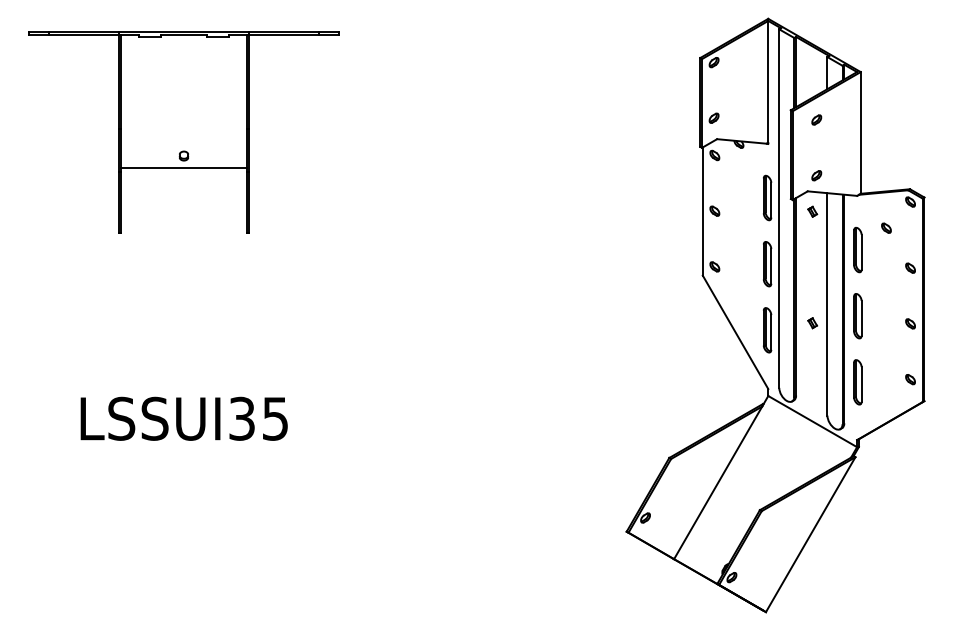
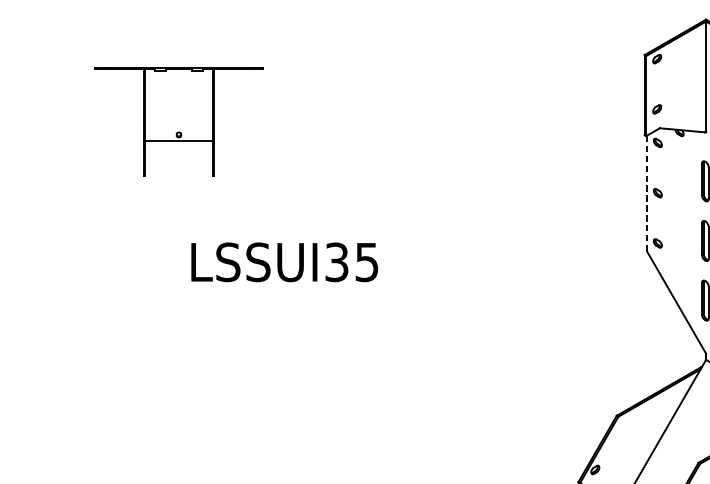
part: (183, 132) -> (178, 122), size x0.6
line: (702, 211) -> (646, 193), solid -> dashed
text: (183, 418) -> (284, 262), moved

